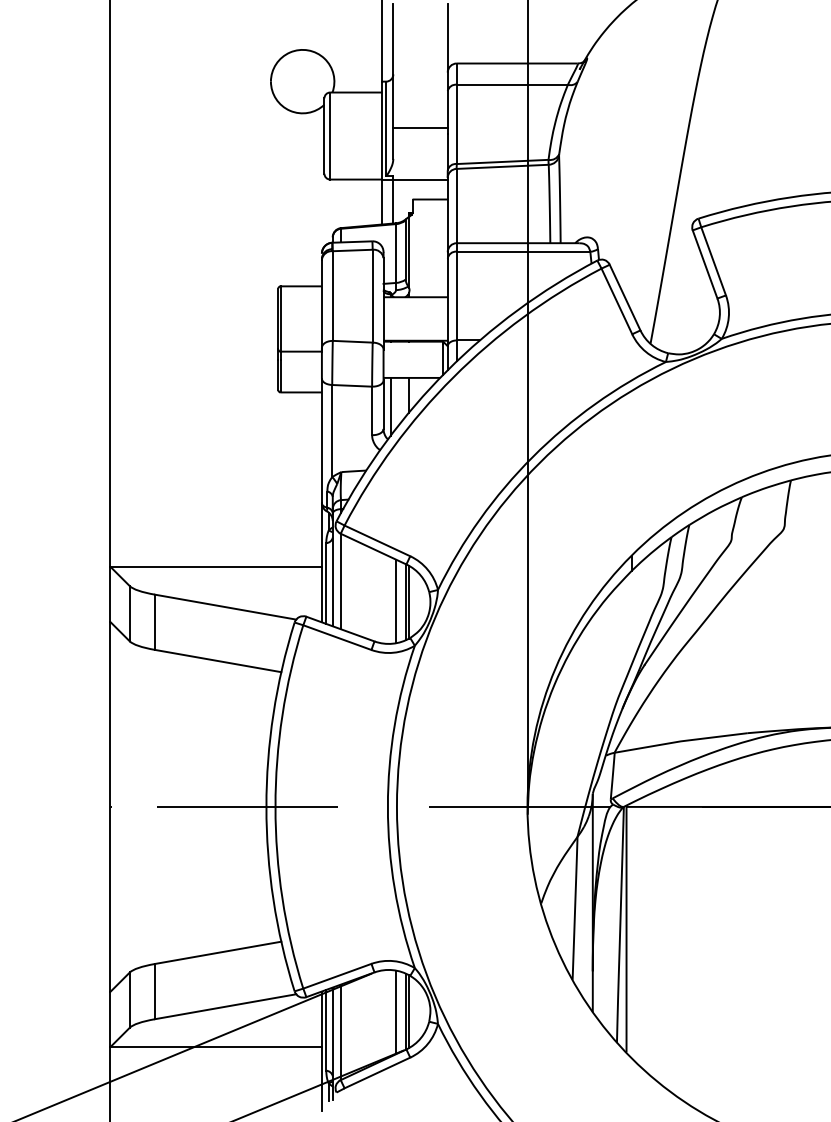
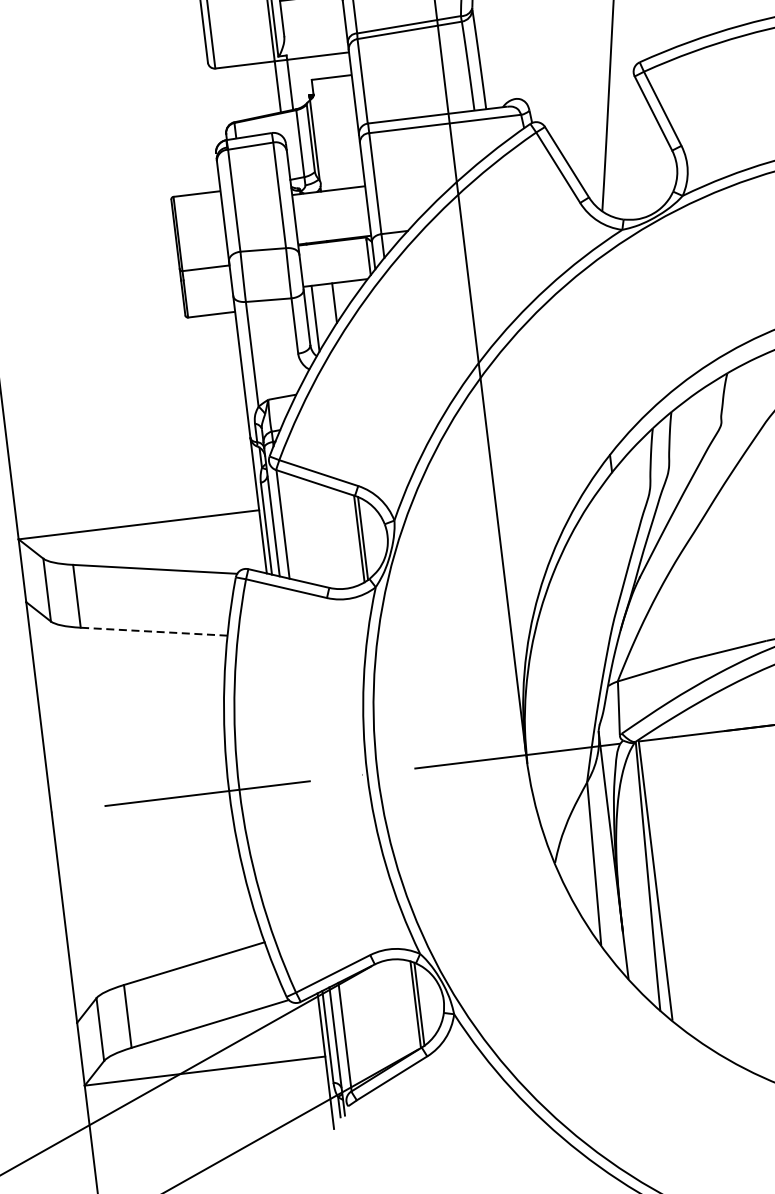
line: (396, 601) -> (348, 539), removed
line: (217, 660) -> (153, 631), solid -> dashed
line: (396, 1012) -> (405, 1006), removed

